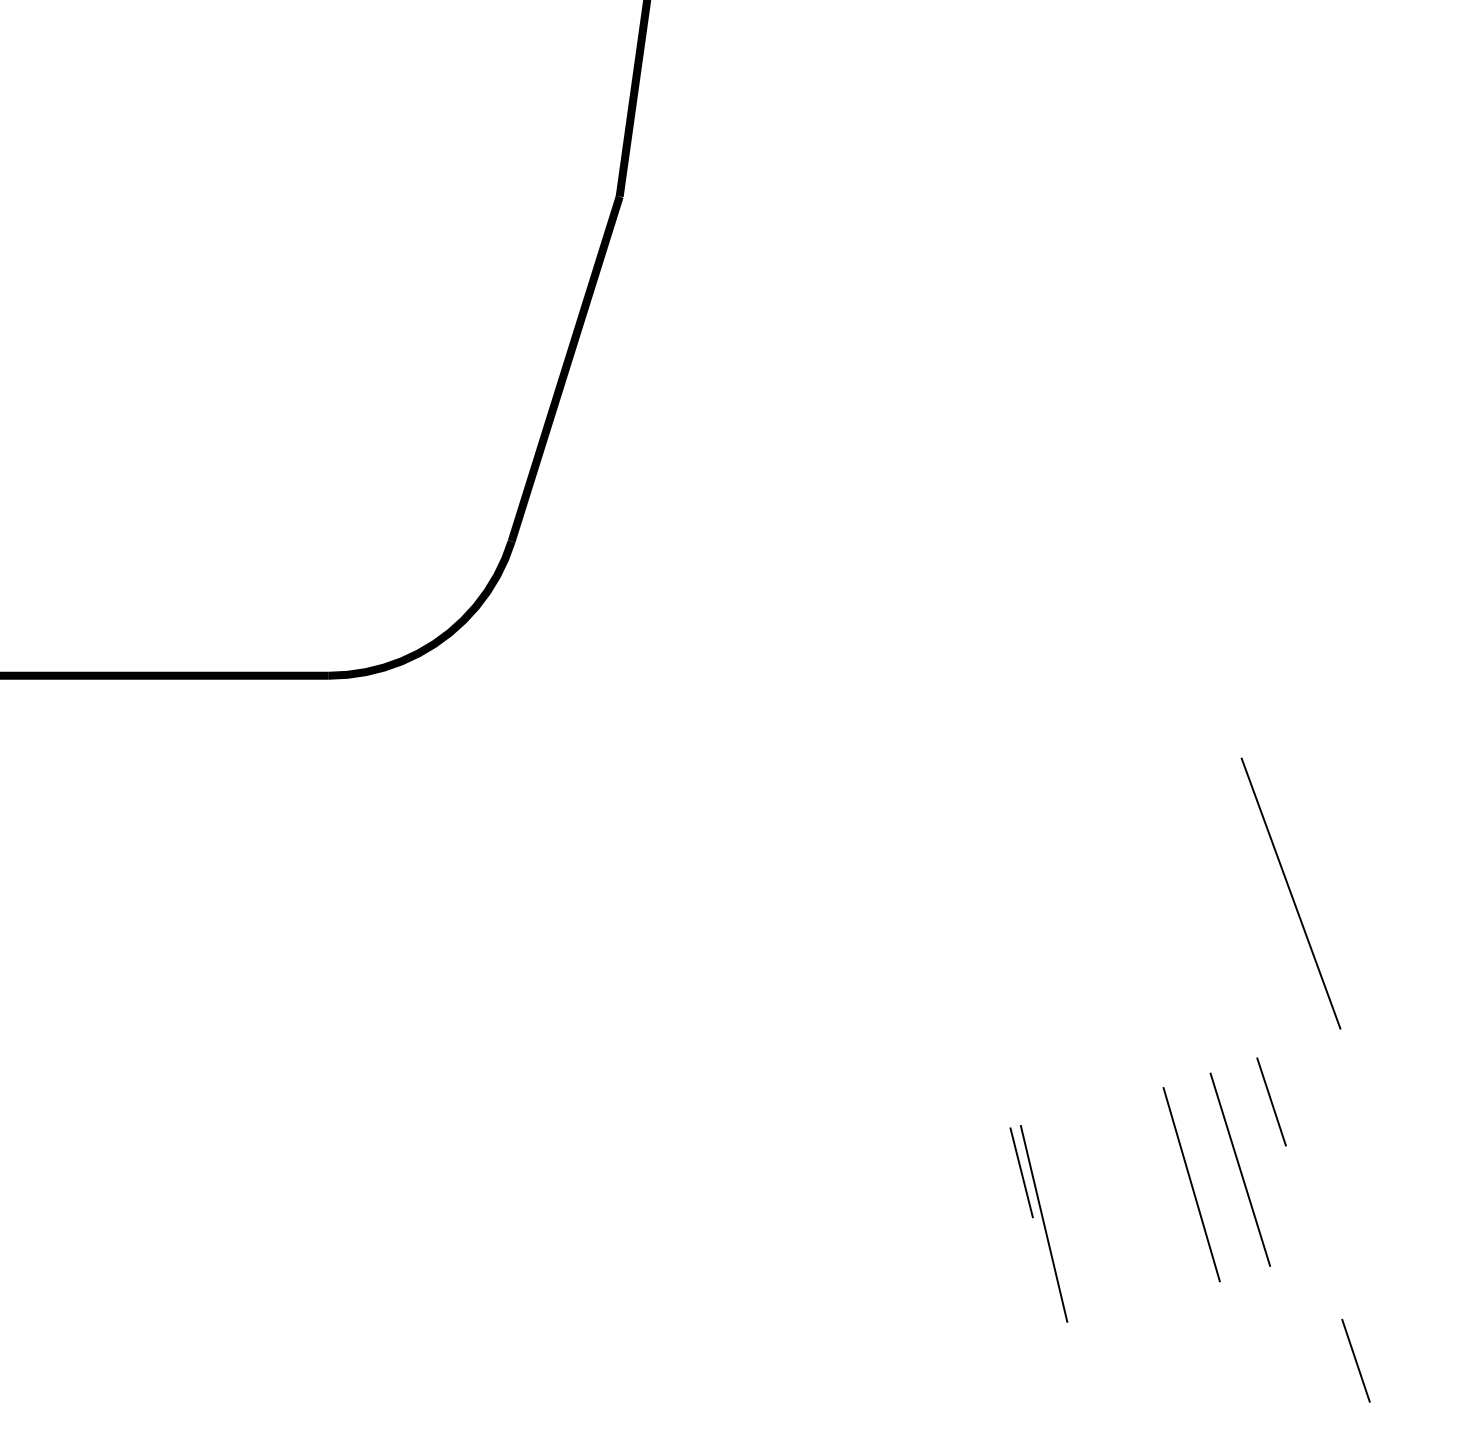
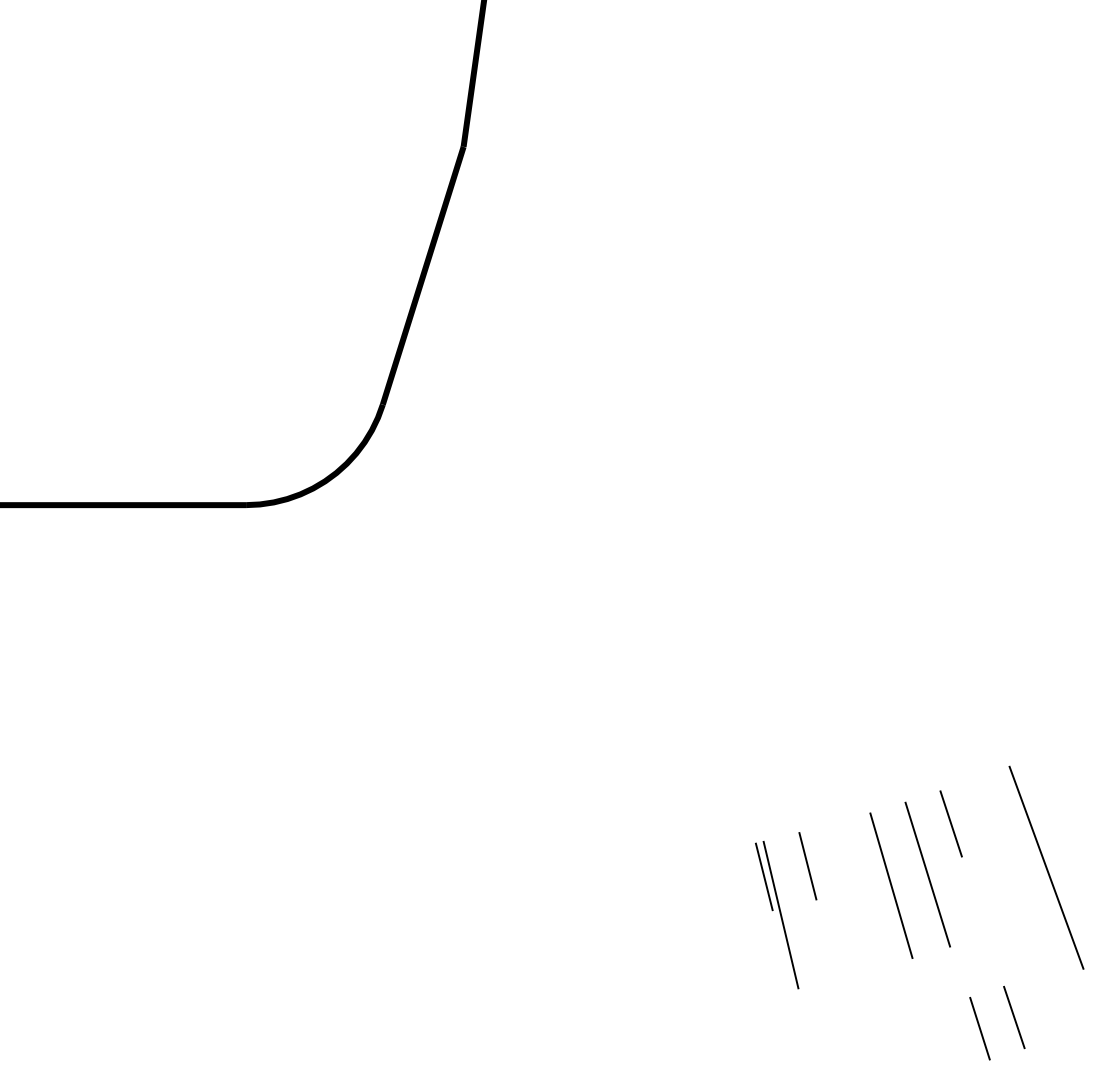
line: (1290, 893) -> (1046, 867), moved
line: (1079, 1158) -> (807, 866), added
line: (1310, 1375) -> (980, 1028), added

